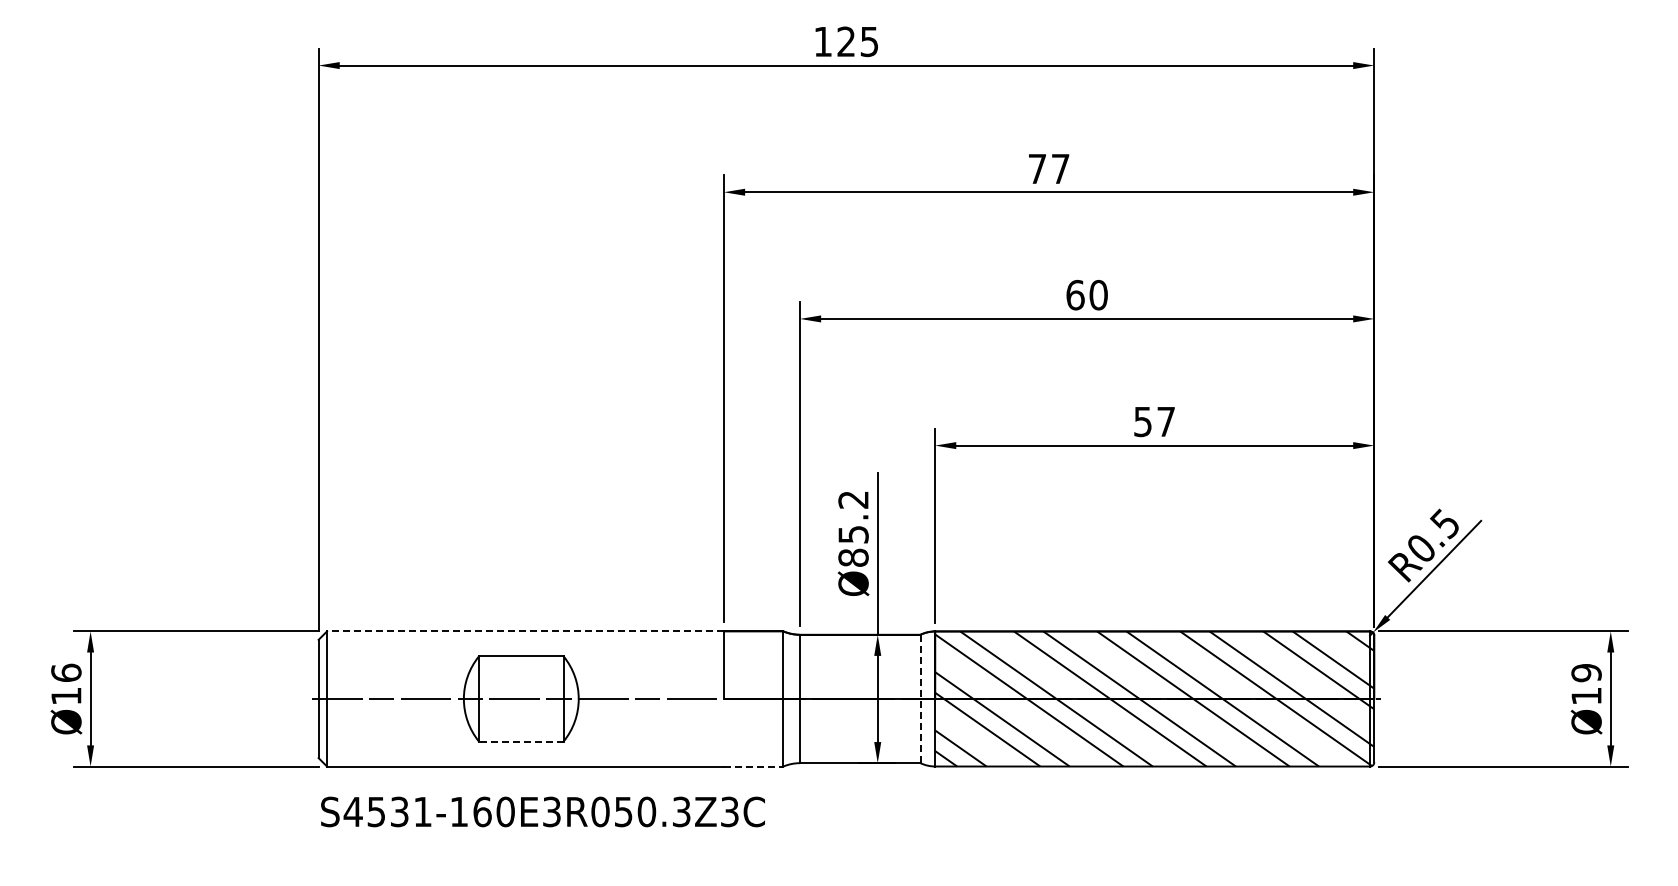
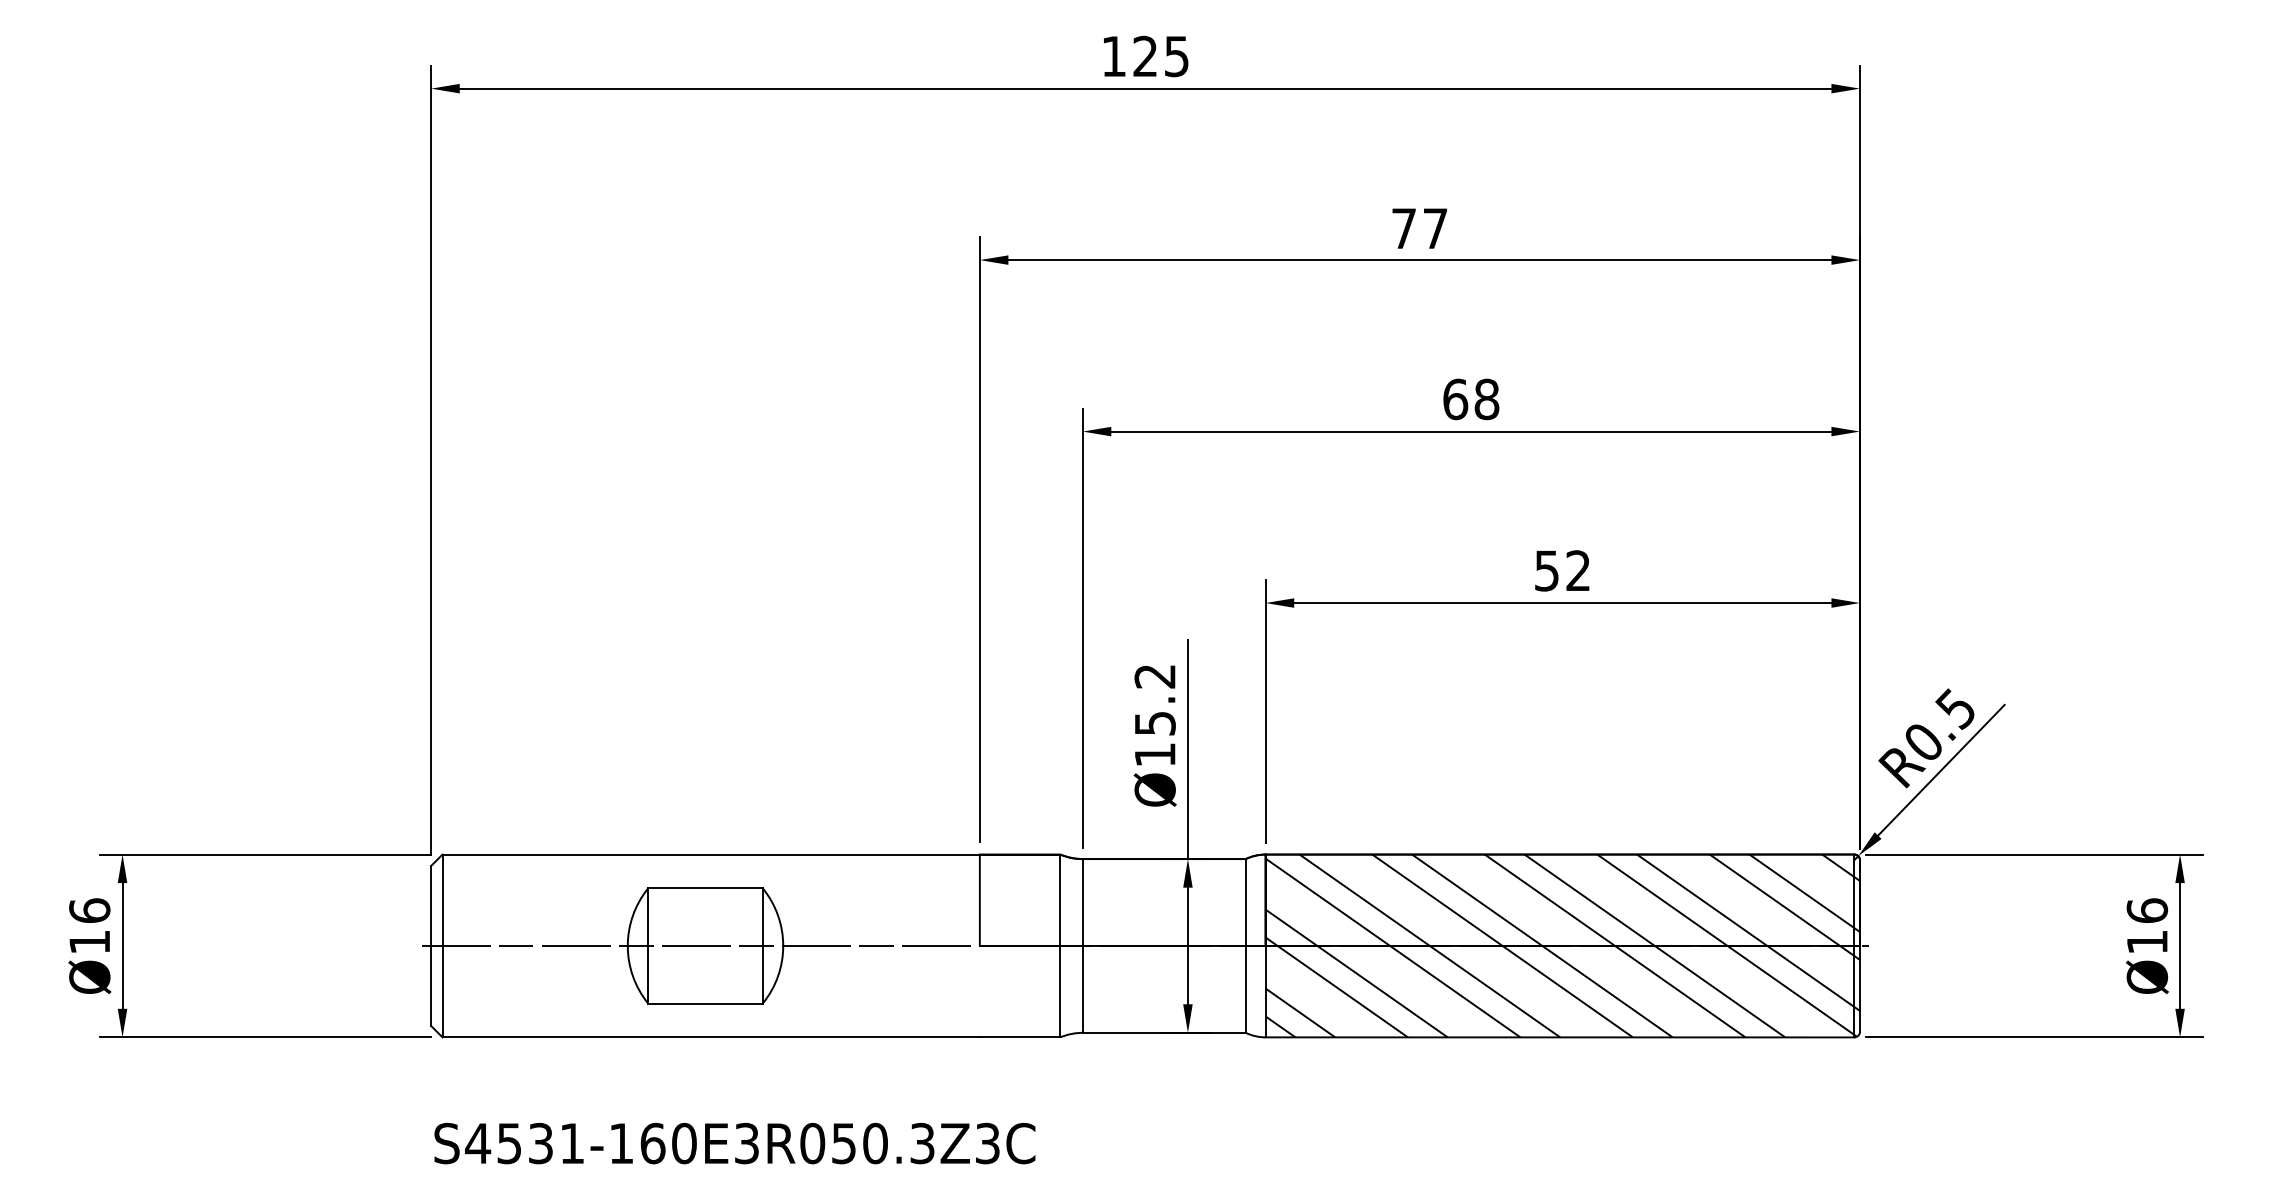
text: (1098, 295) -> (1486, 399), 60 -> 68
text: (1165, 421) -> (1577, 570), 57 -> 52
text: (853, 557) -> (1155, 754), Ø85.2 -> Ø15.2
line: (525, 631) -> (711, 854), dashed -> solid
text: (1586, 672) -> (2147, 910), Ø19 -> Ø16
line: (920, 698) -> (1245, 945), dashed -> solid
line: (520, 741) -> (704, 1003), dashed -> solid
line: (753, 766) -> (1019, 1037), dashed -> solid
text: (542, 811) -> (734, 1142), moved

